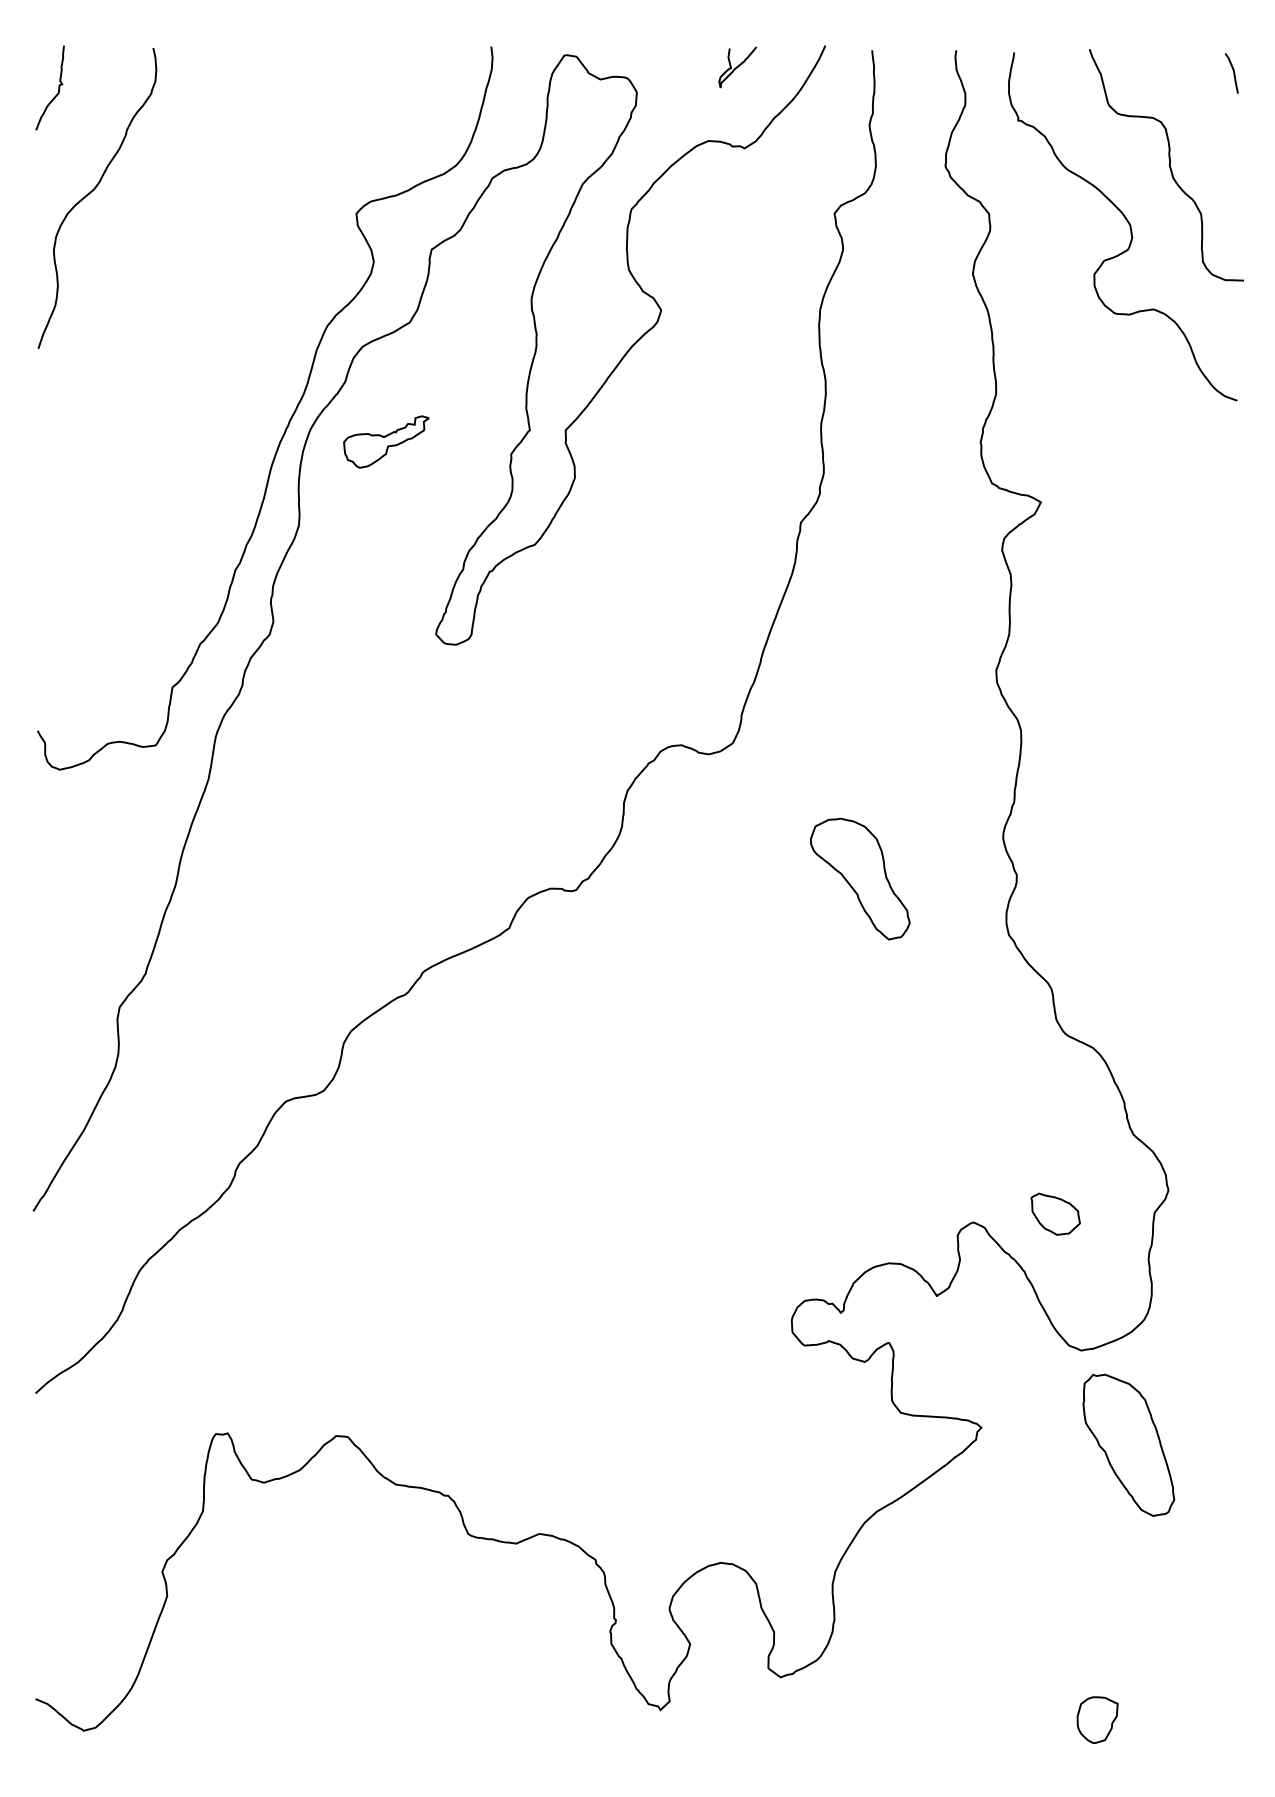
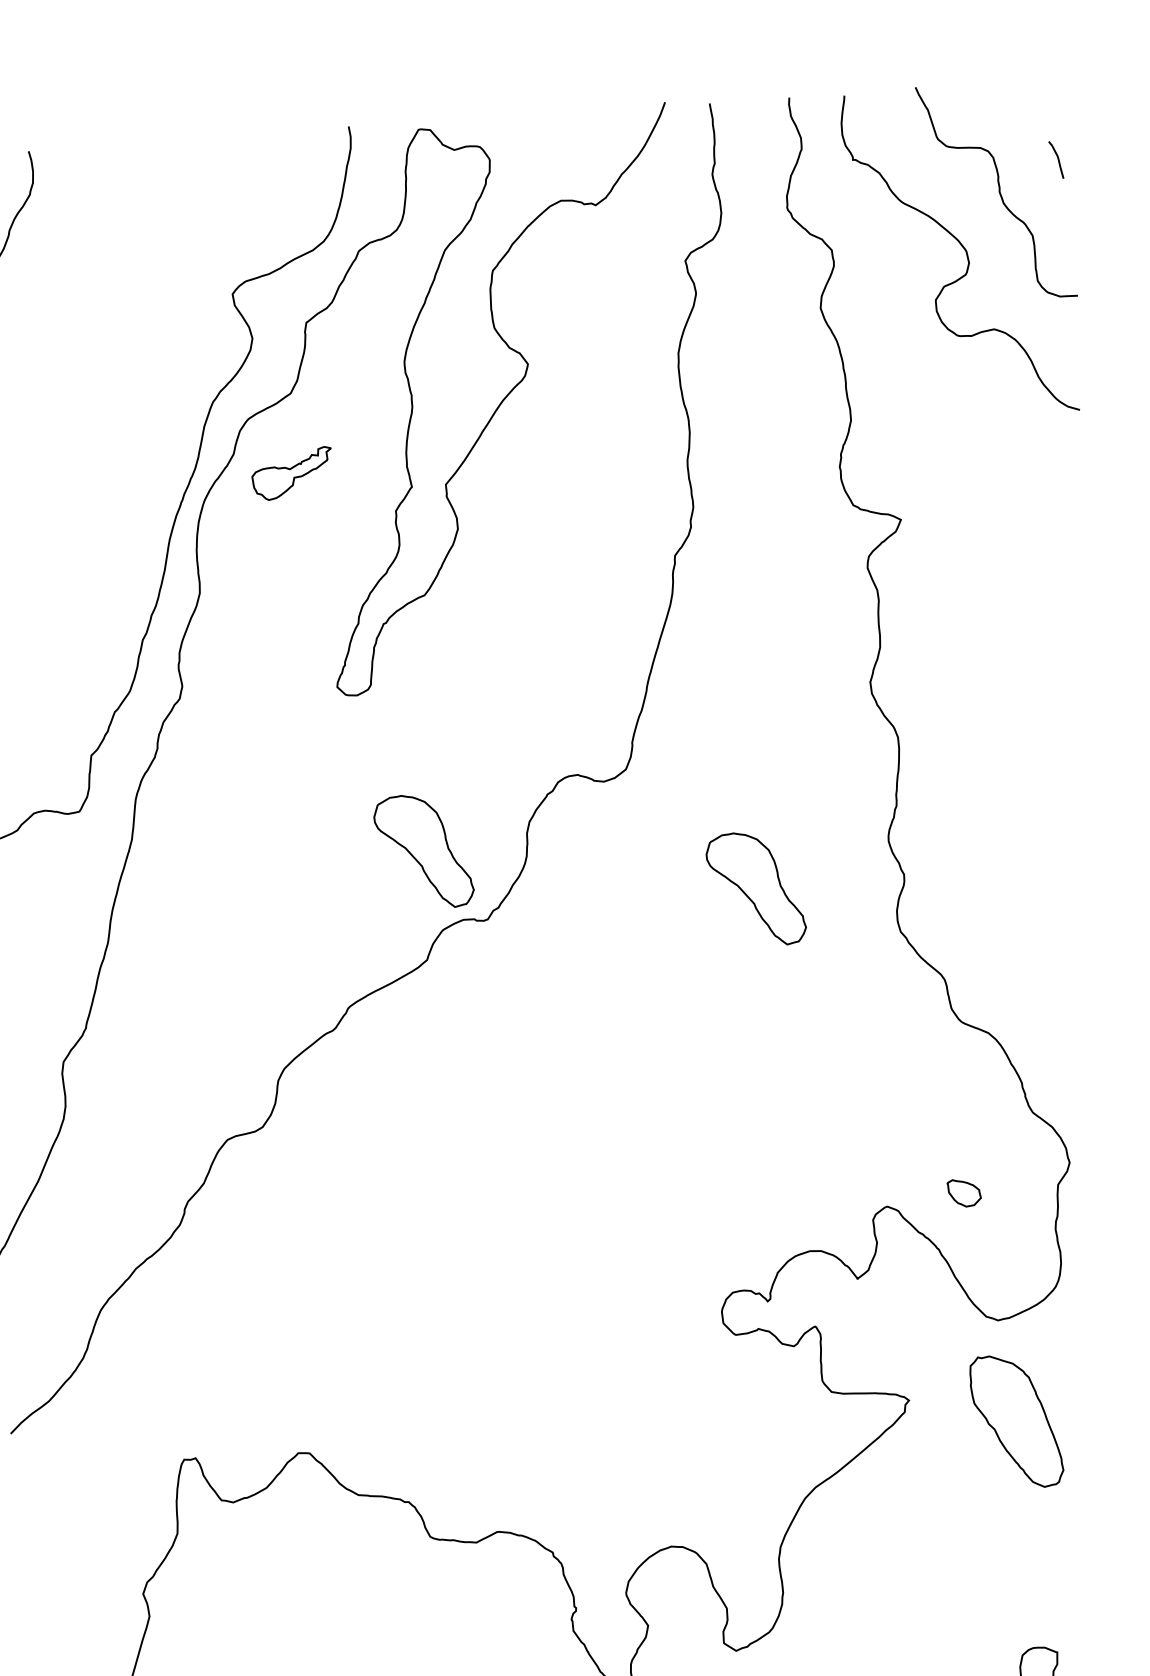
curve: (737, 67) -> (583, 129), removed
curve: (1233, 73) -> (1057, 159), moved
part: (386, 441) -> (292, 473), moved
part: (514, 813) -> (424, 851), added
part: (1055, 1213) -> (964, 1192), size x0.7
part: (1128, 1444) -> (1016, 1420), moved

